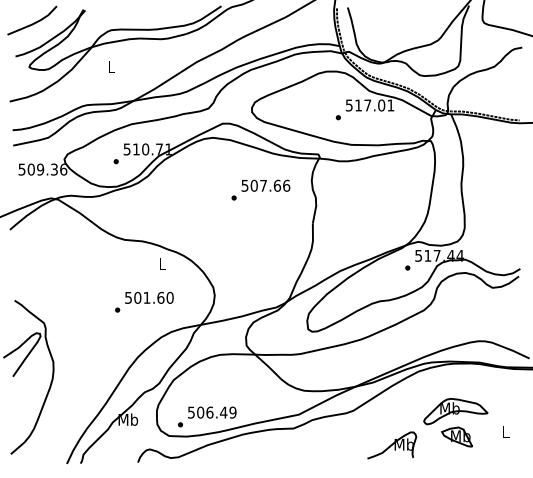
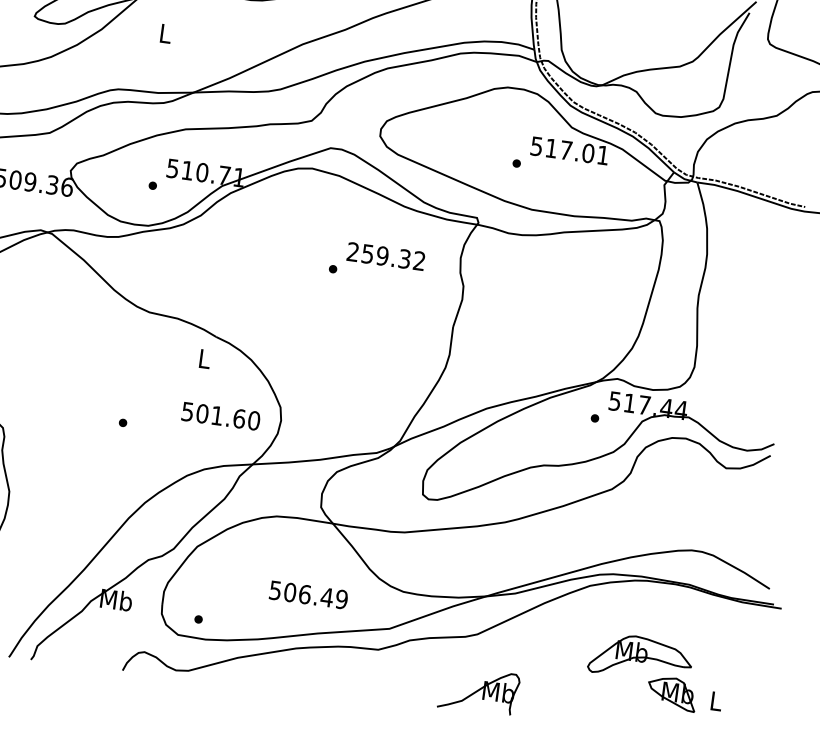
text: (265, 185) -> (385, 255), 507.66 -> 259.32
text: (149, 297) -> (221, 415), moved
text: (212, 412) -> (309, 594), moved
part: (456, 436) -> (671, 692), moved
part: (392, 445) -> (479, 691), moved

